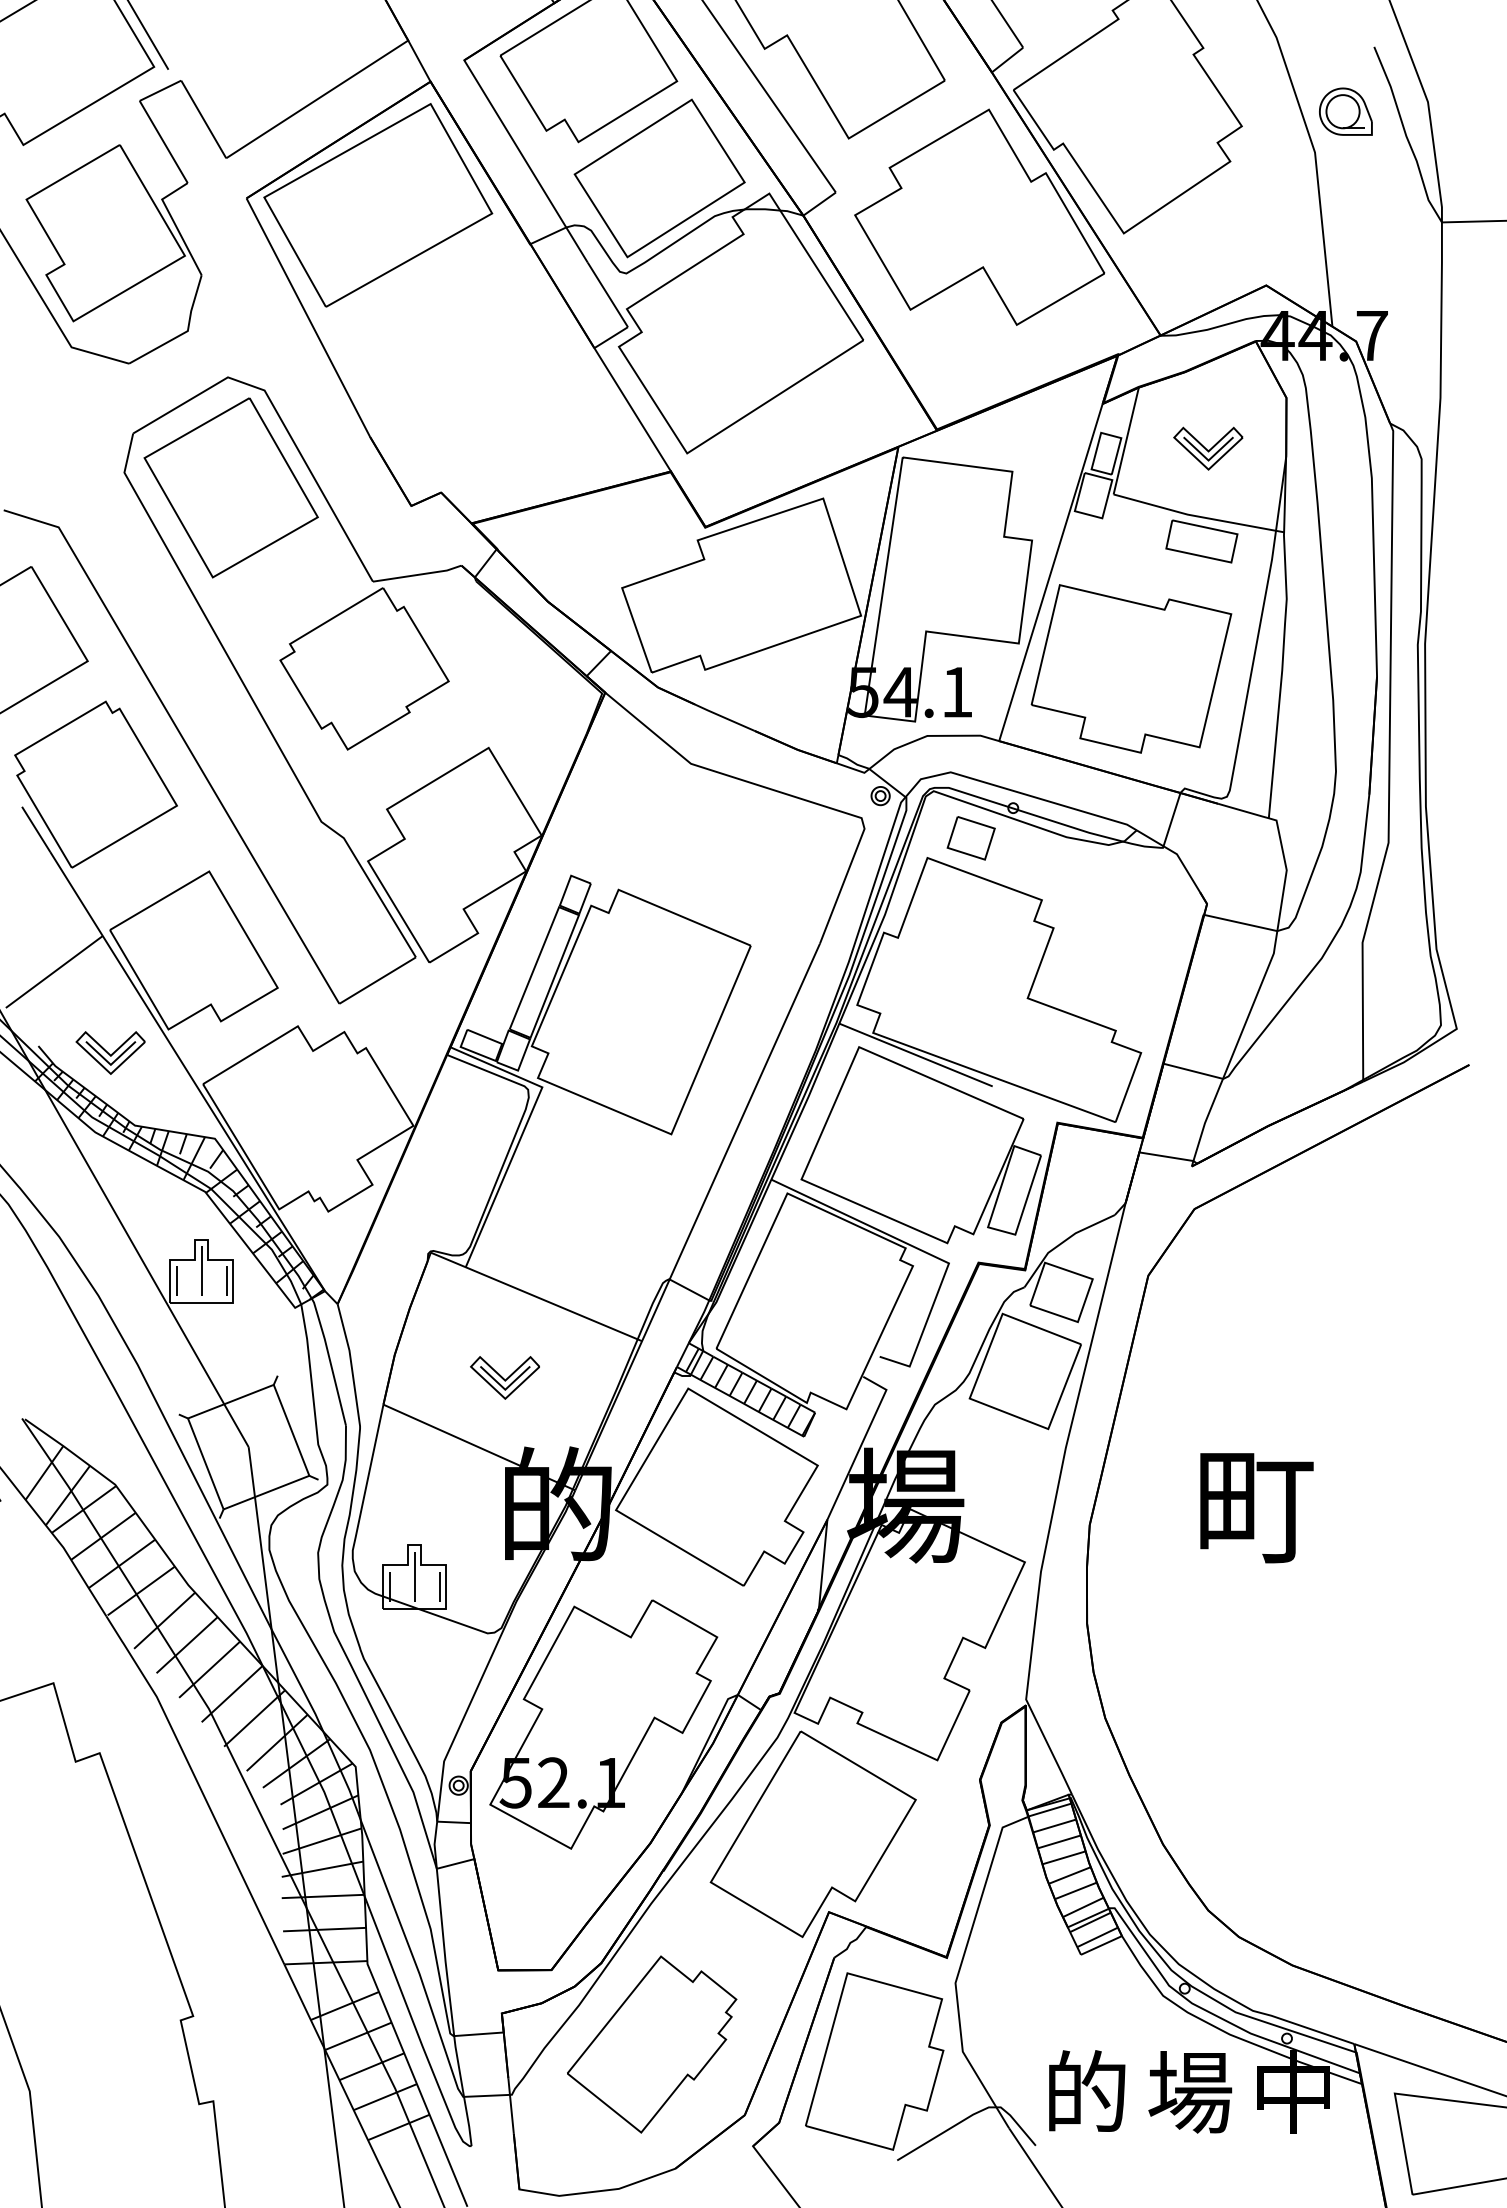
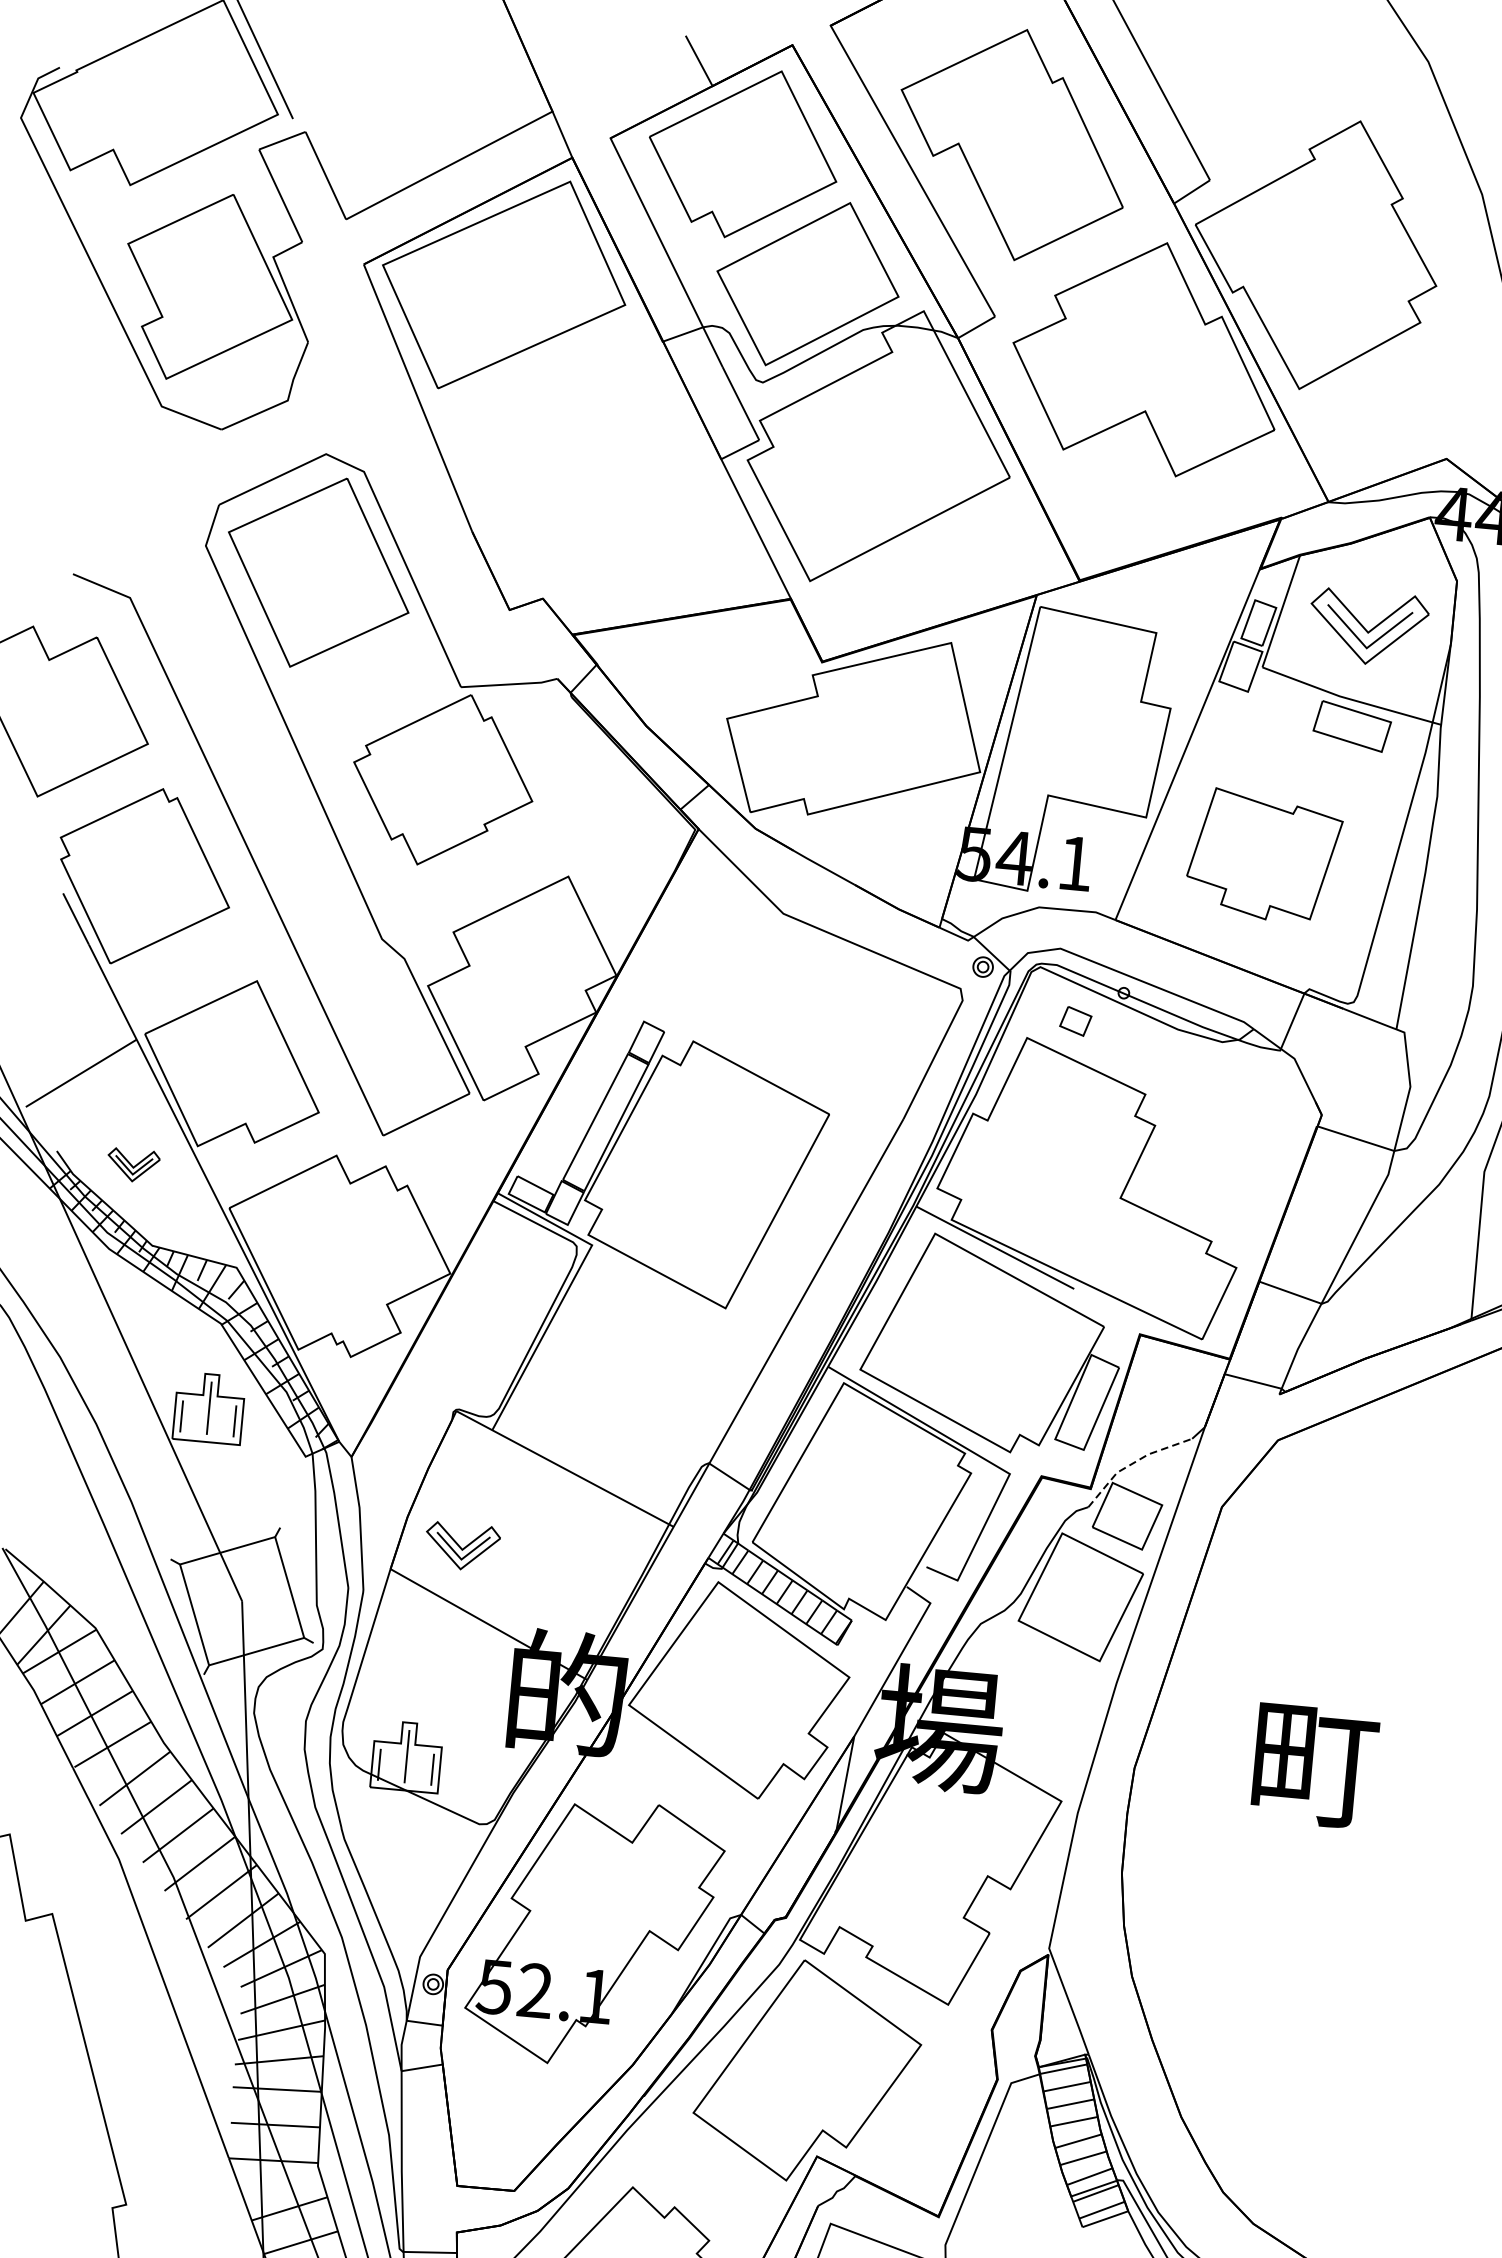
part: (1208, 448) -> (1368, 627), size x1.6
part: (1131, 668) -> (1264, 855), size x0.7
part: (970, 838) -> (1075, 1021), size x0.6
part: (110, 1052) -> (133, 1165), size x0.7
line: (1062, 1242) -> (1133, 1462), solid -> dashed
part: (504, 1377) -> (461, 1546), moved

